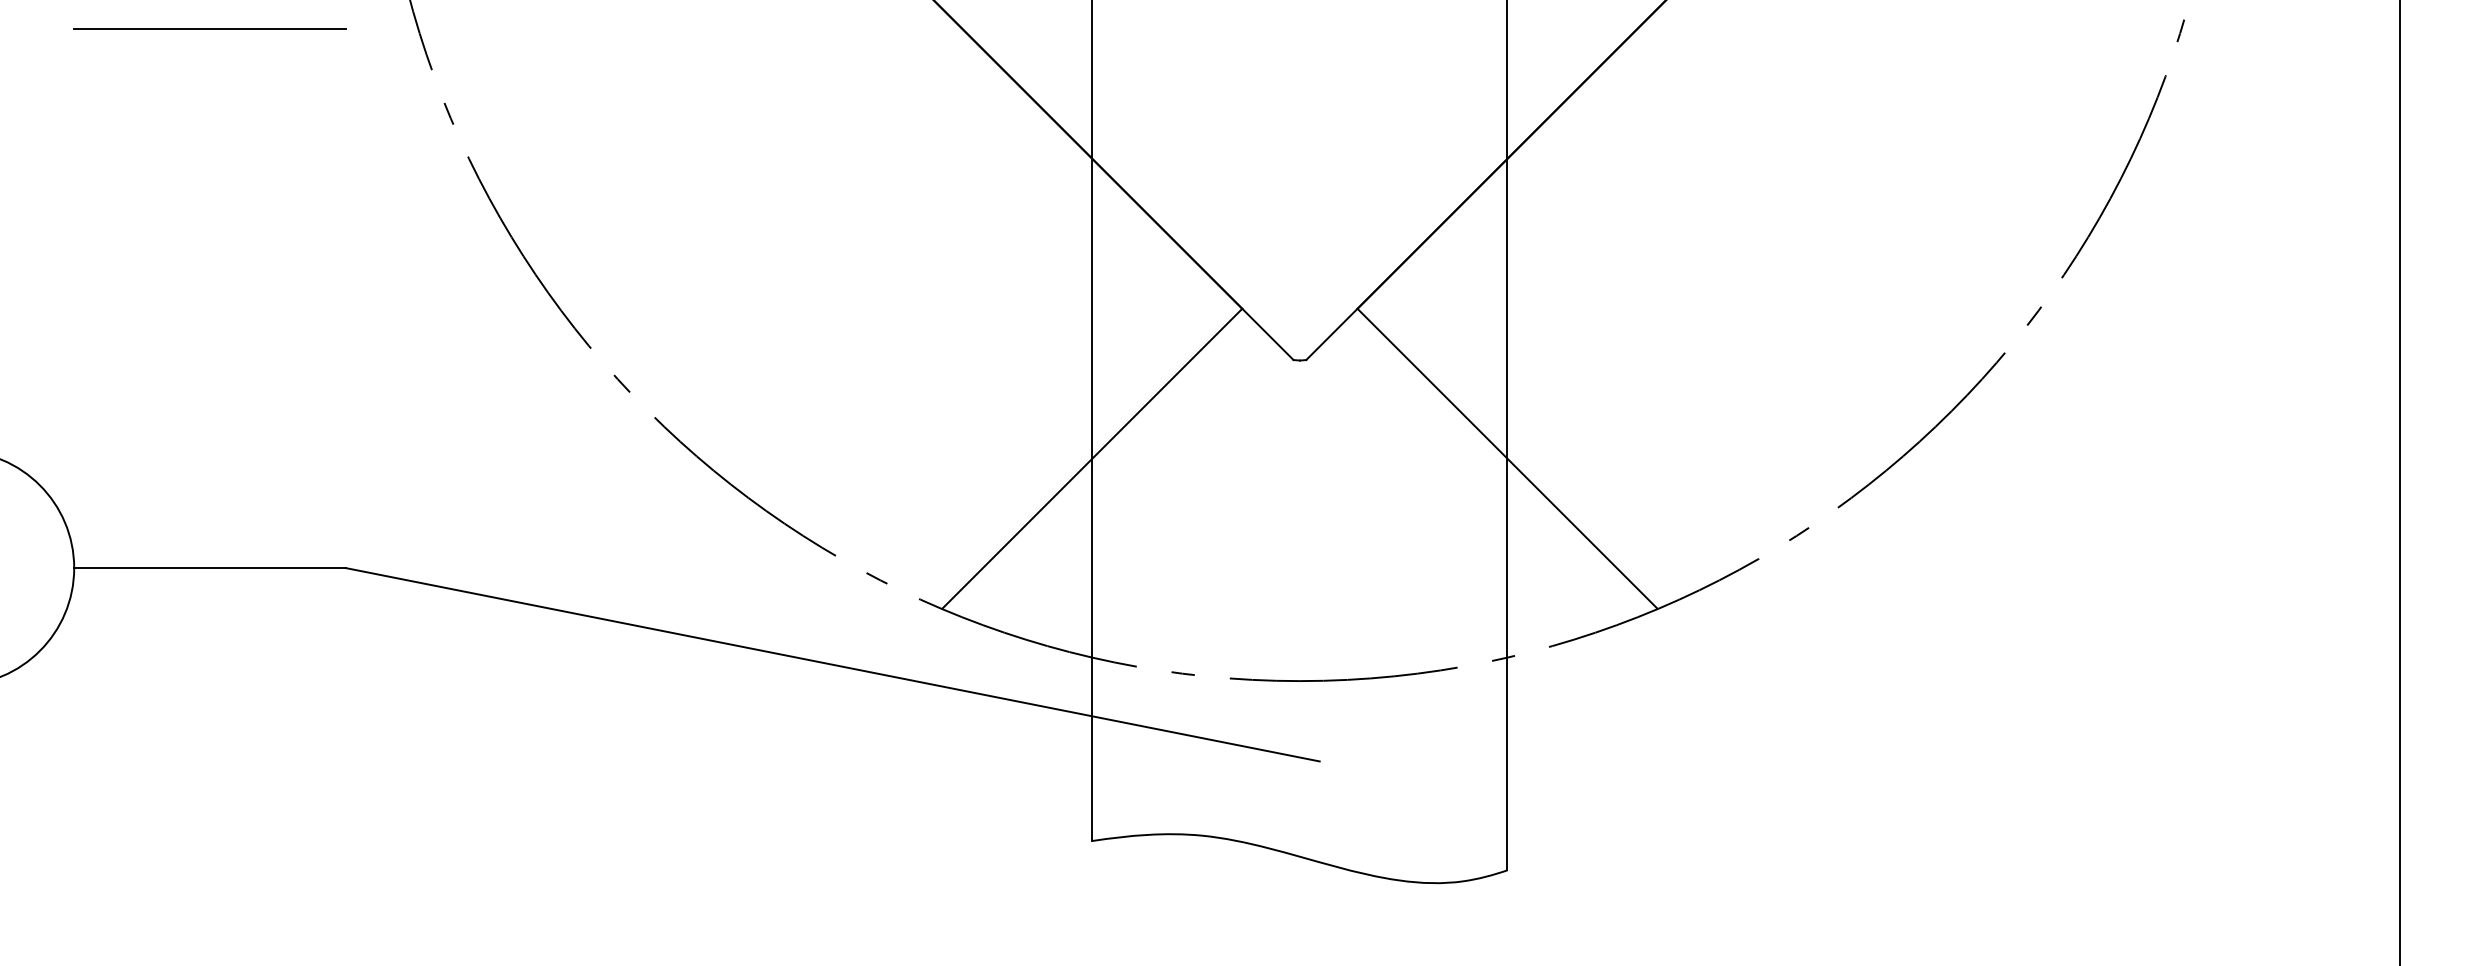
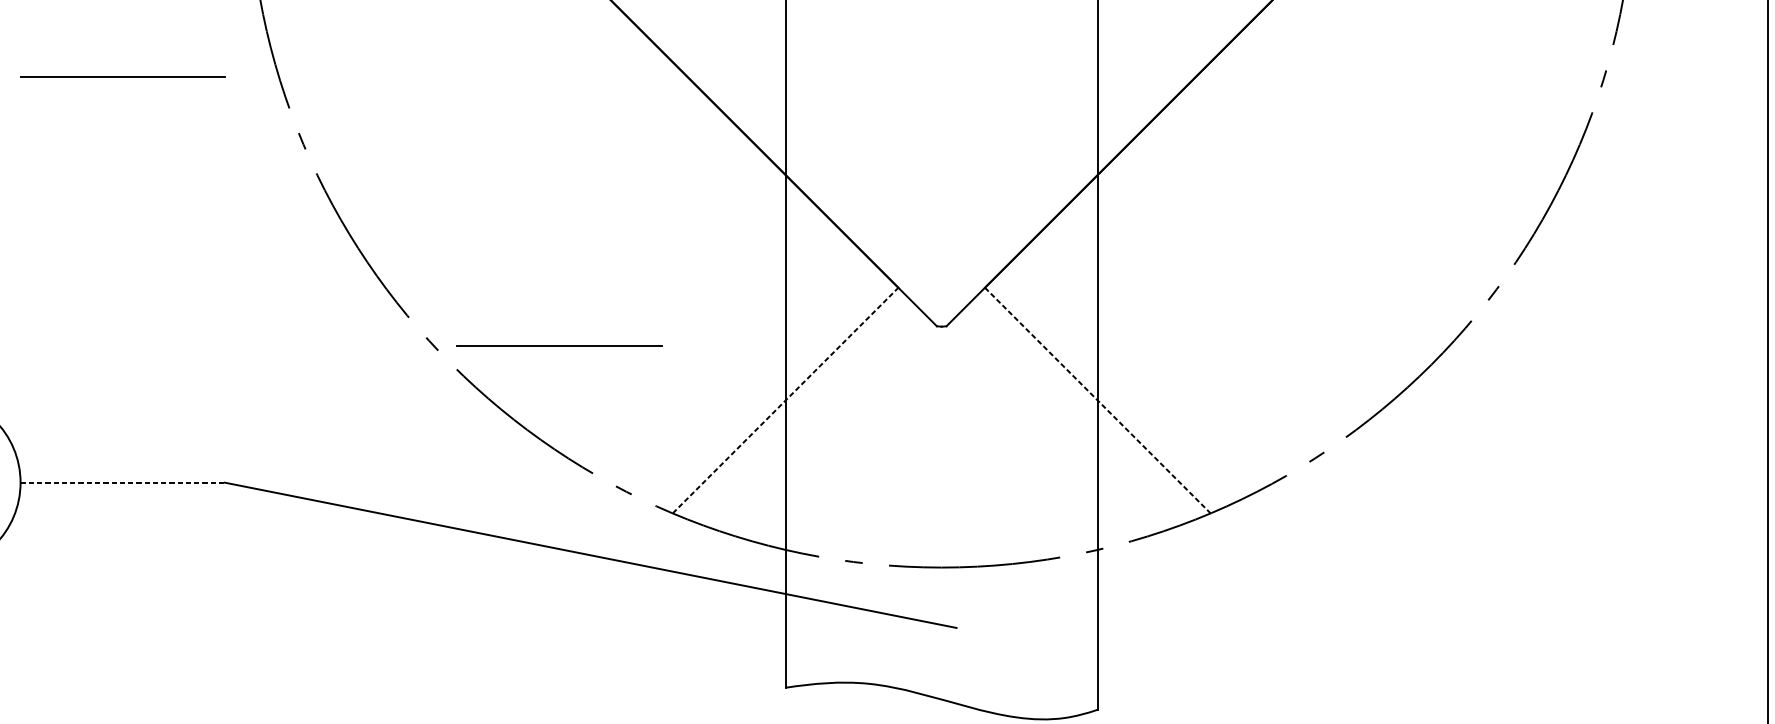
line: (790, 385) -> (558, 345), added
line: (1092, 458) -> (785, 400), solid -> dashed
line: (1507, 459) -> (1097, 401), solid -> dashed
line: (210, 568) -> (123, 482), solid -> dashed

